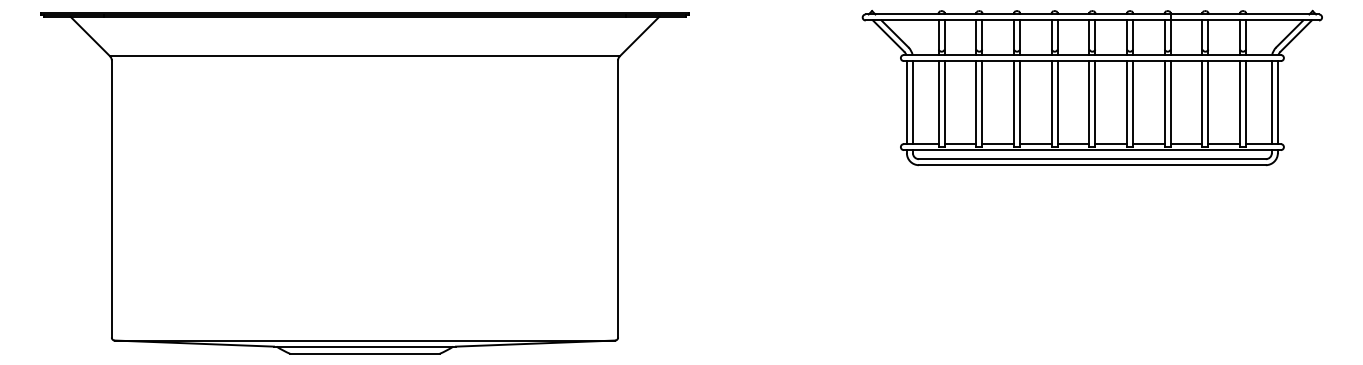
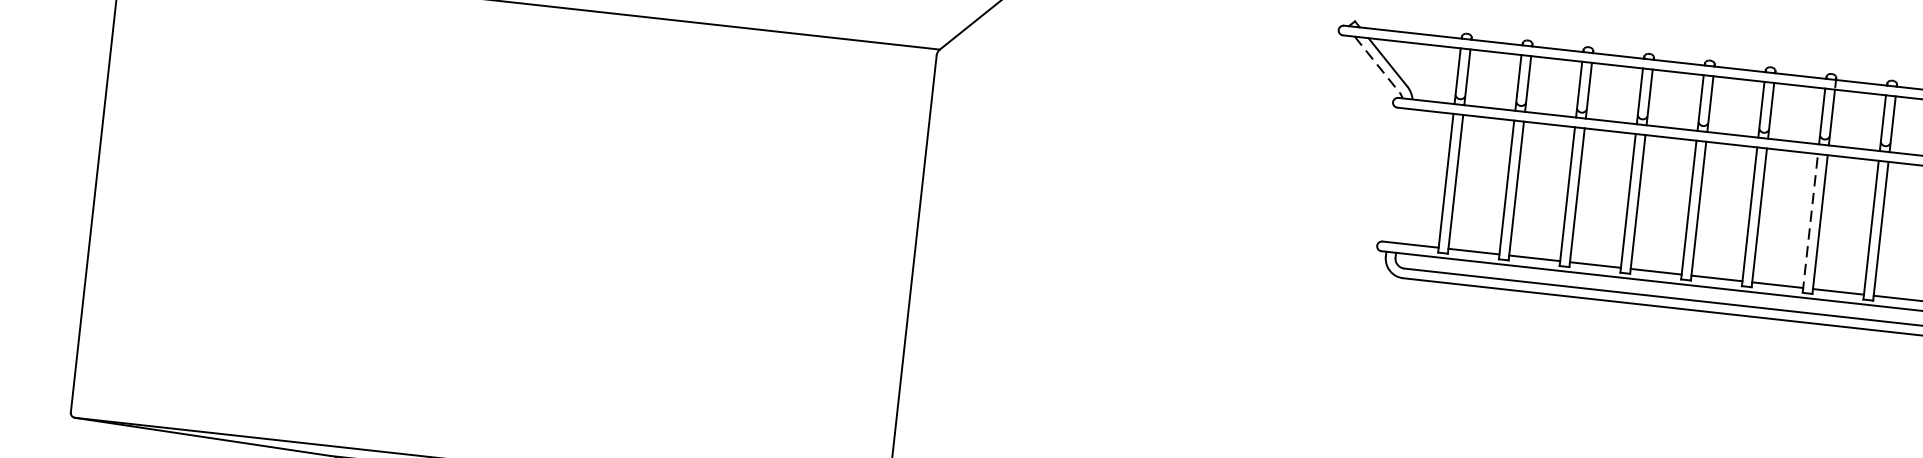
line: (888, 36) -> (1376, 65), solid -> dashed
line: (906, 102) -> (1394, 174), removed
line: (912, 102) -> (1403, 175), removed
line: (1164, 103) -> (1810, 222), solid -> dashed

